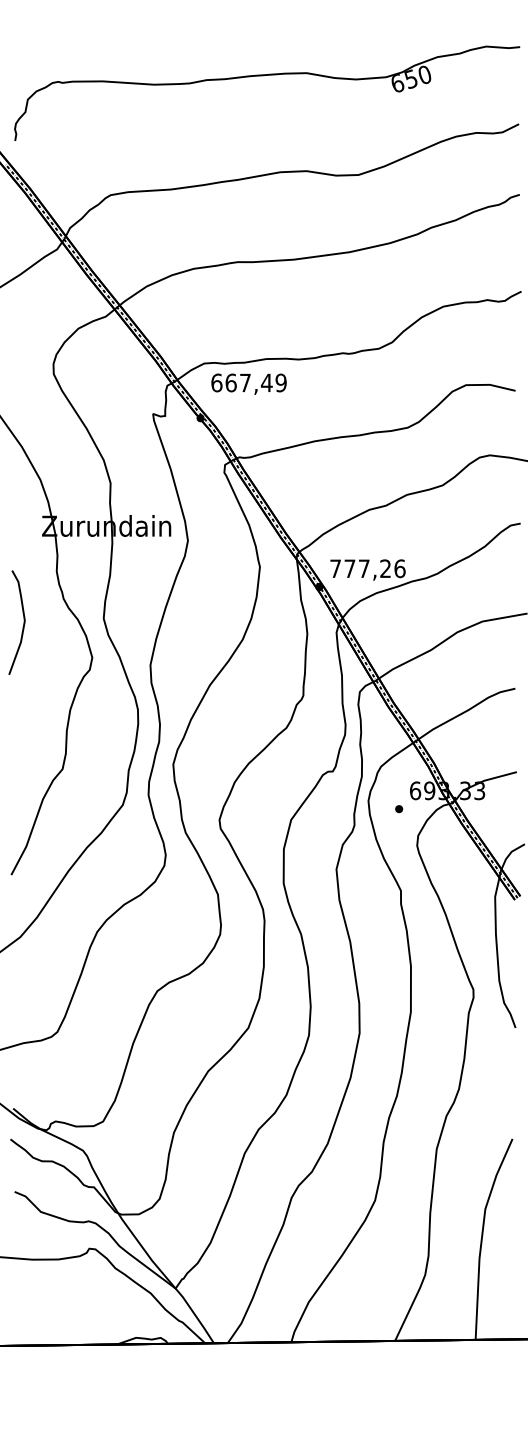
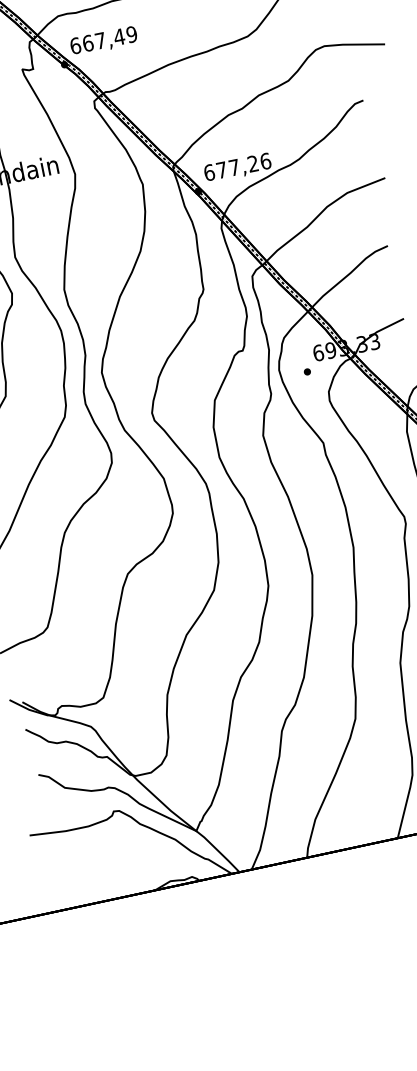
text: (248, 383) -> (103, 40), moved
text: (335, 568) -> (209, 172), 777,26 -> 677,26

